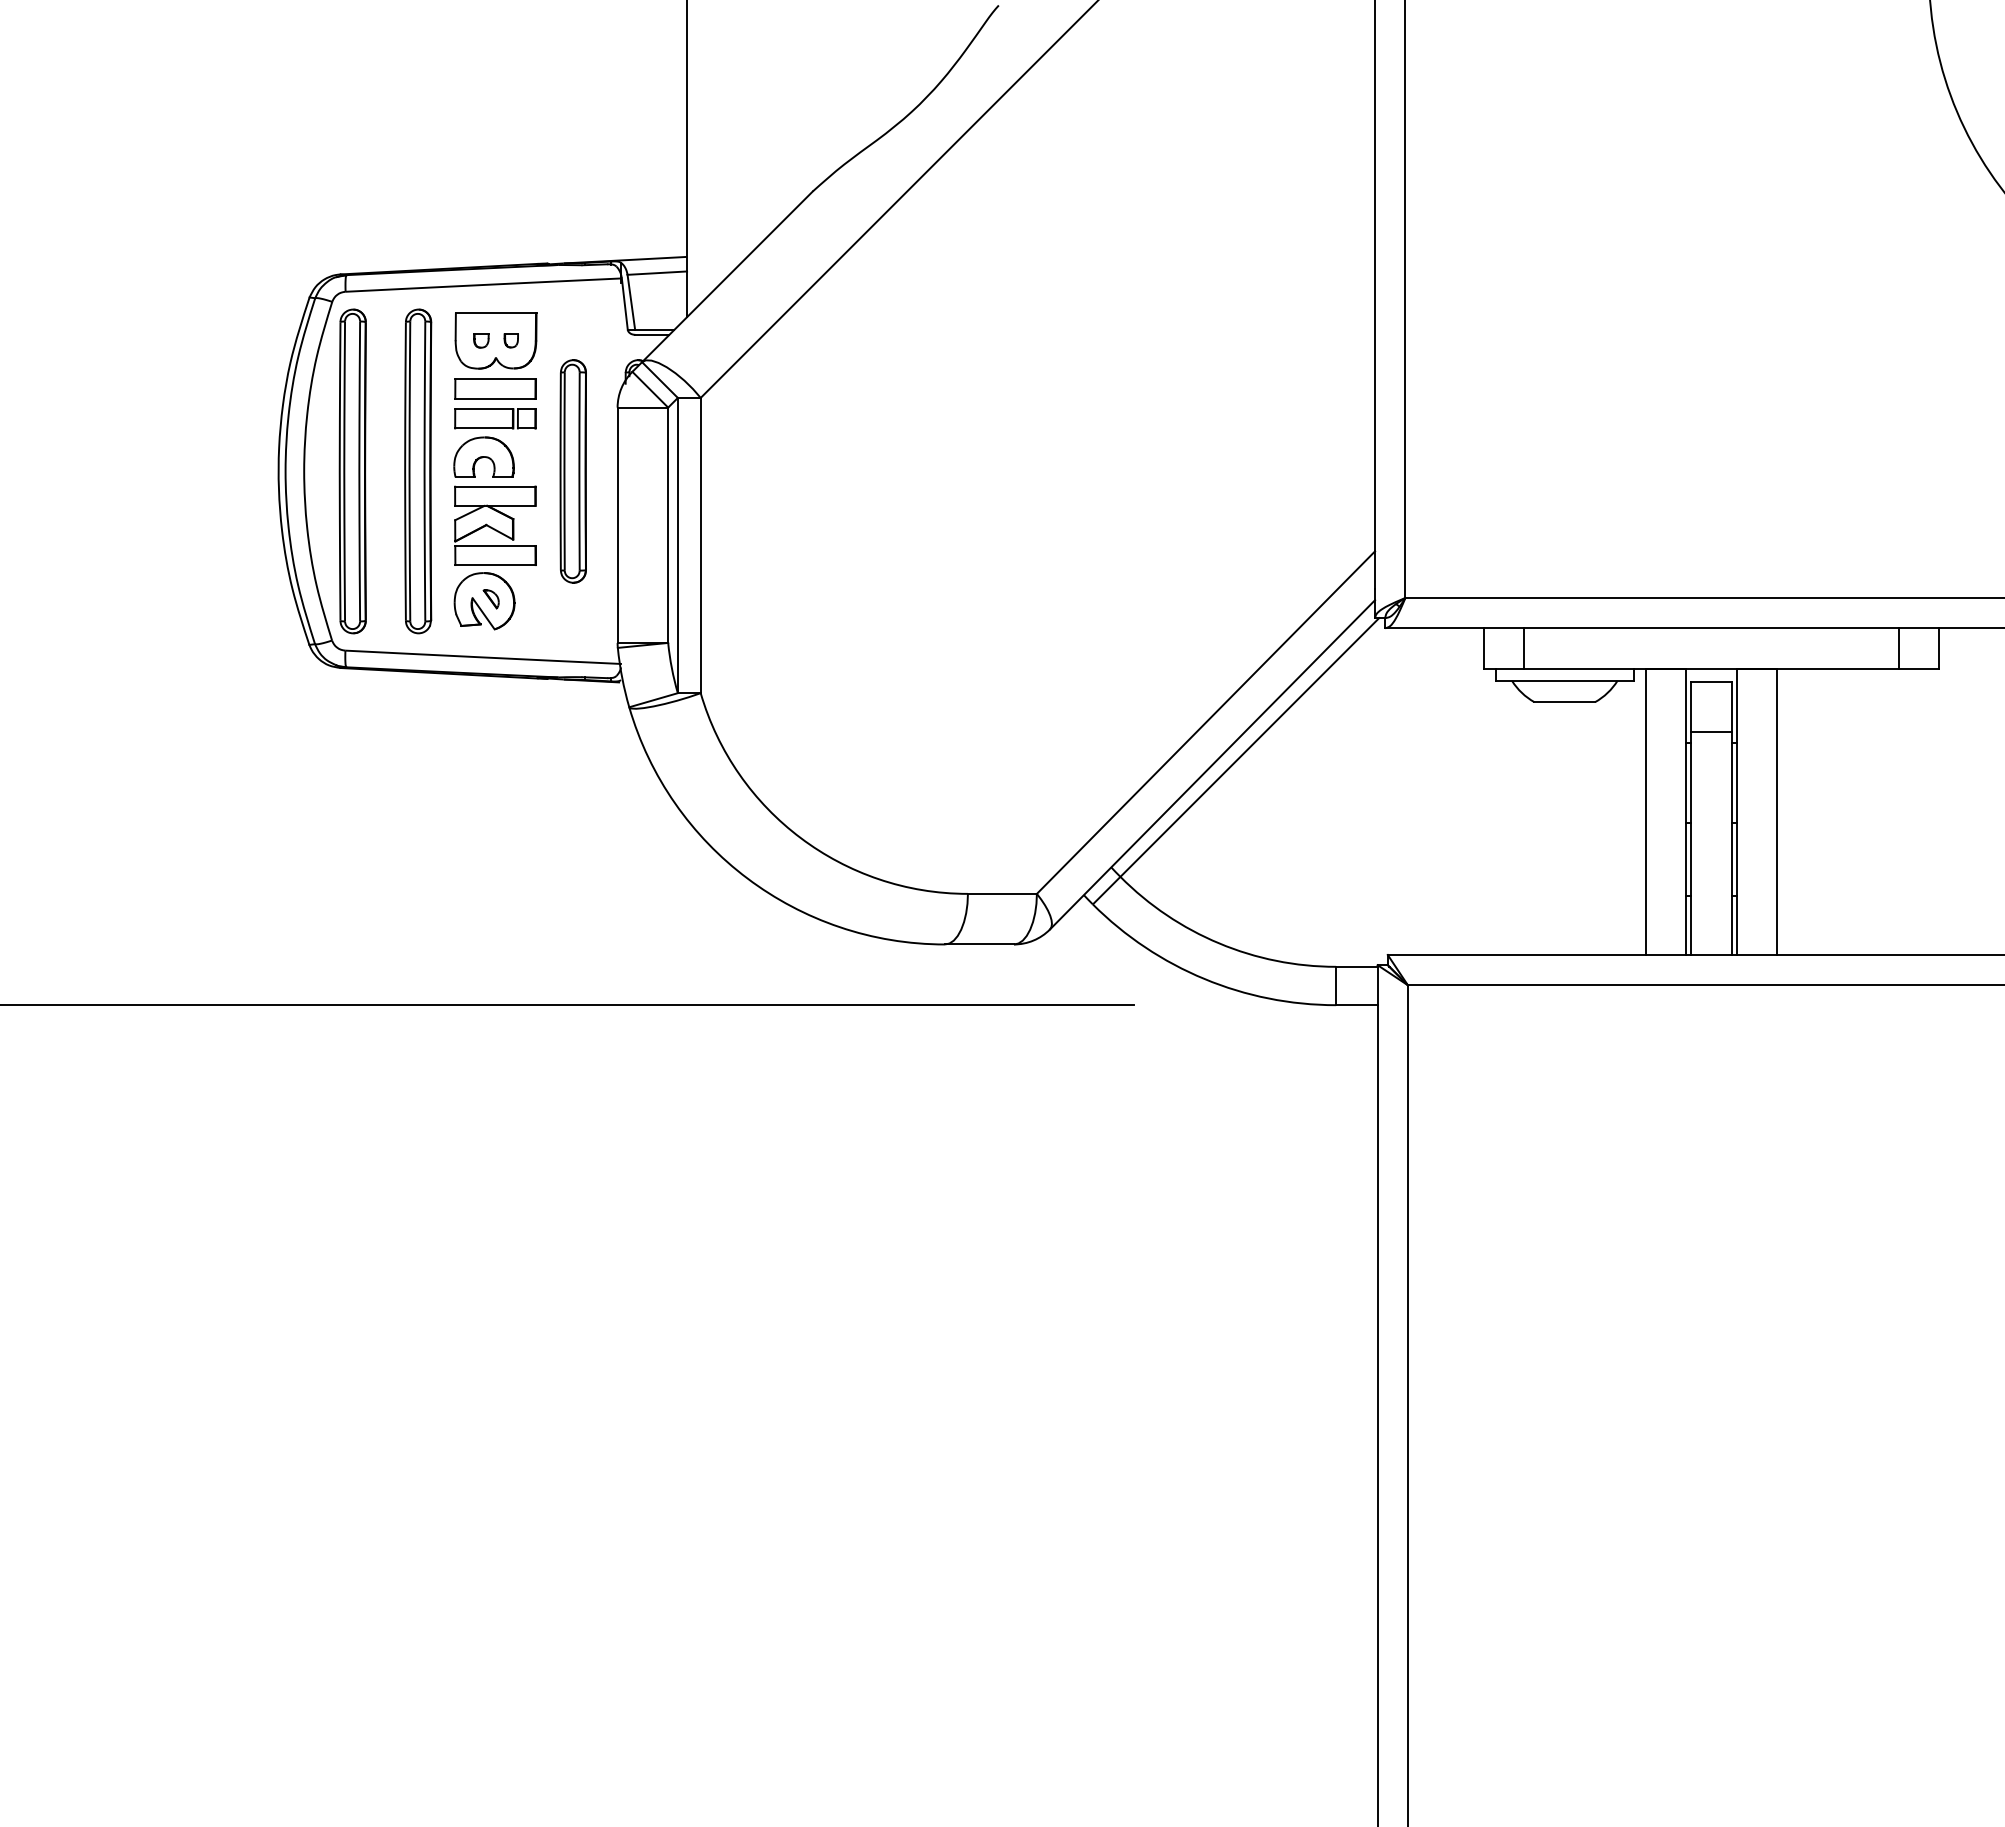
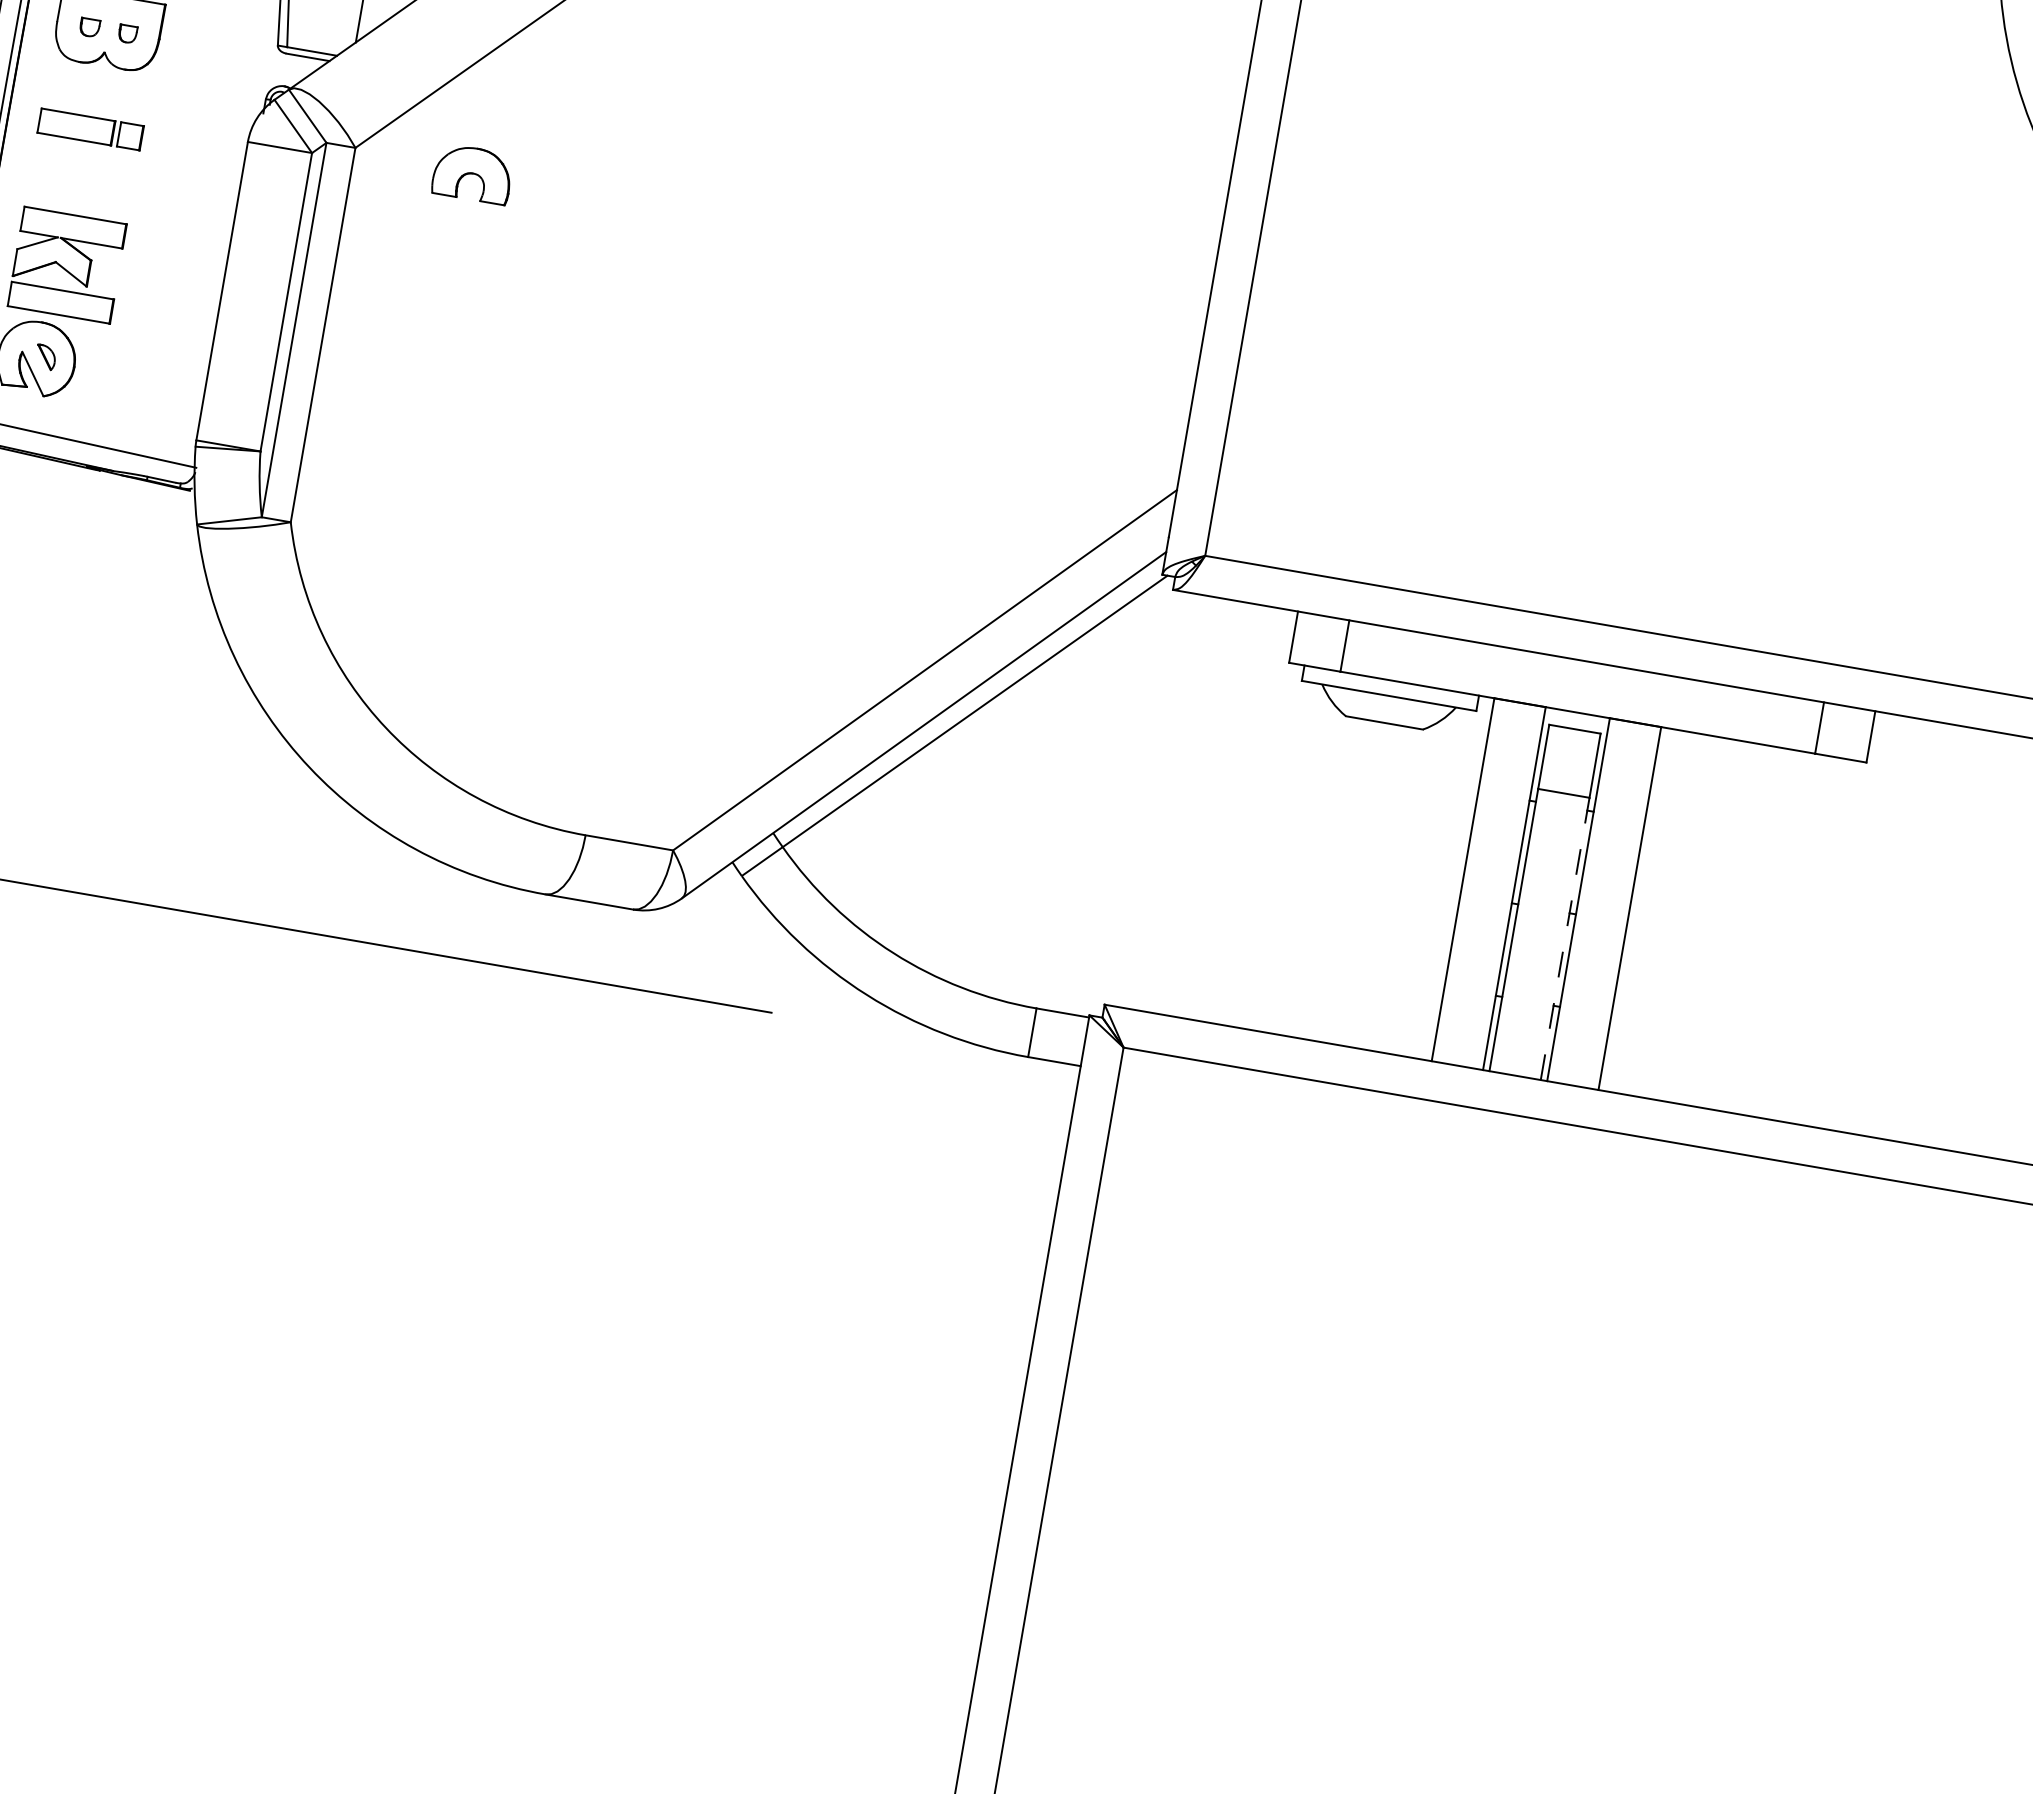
part: (495, 388) -> (97, 90), removed
part: (483, 456) -> (472, 172), moved
part: (572, 471) -> (176, 213), removed
line: (1731, 843) -> (1564, 938), solid -> dashed

